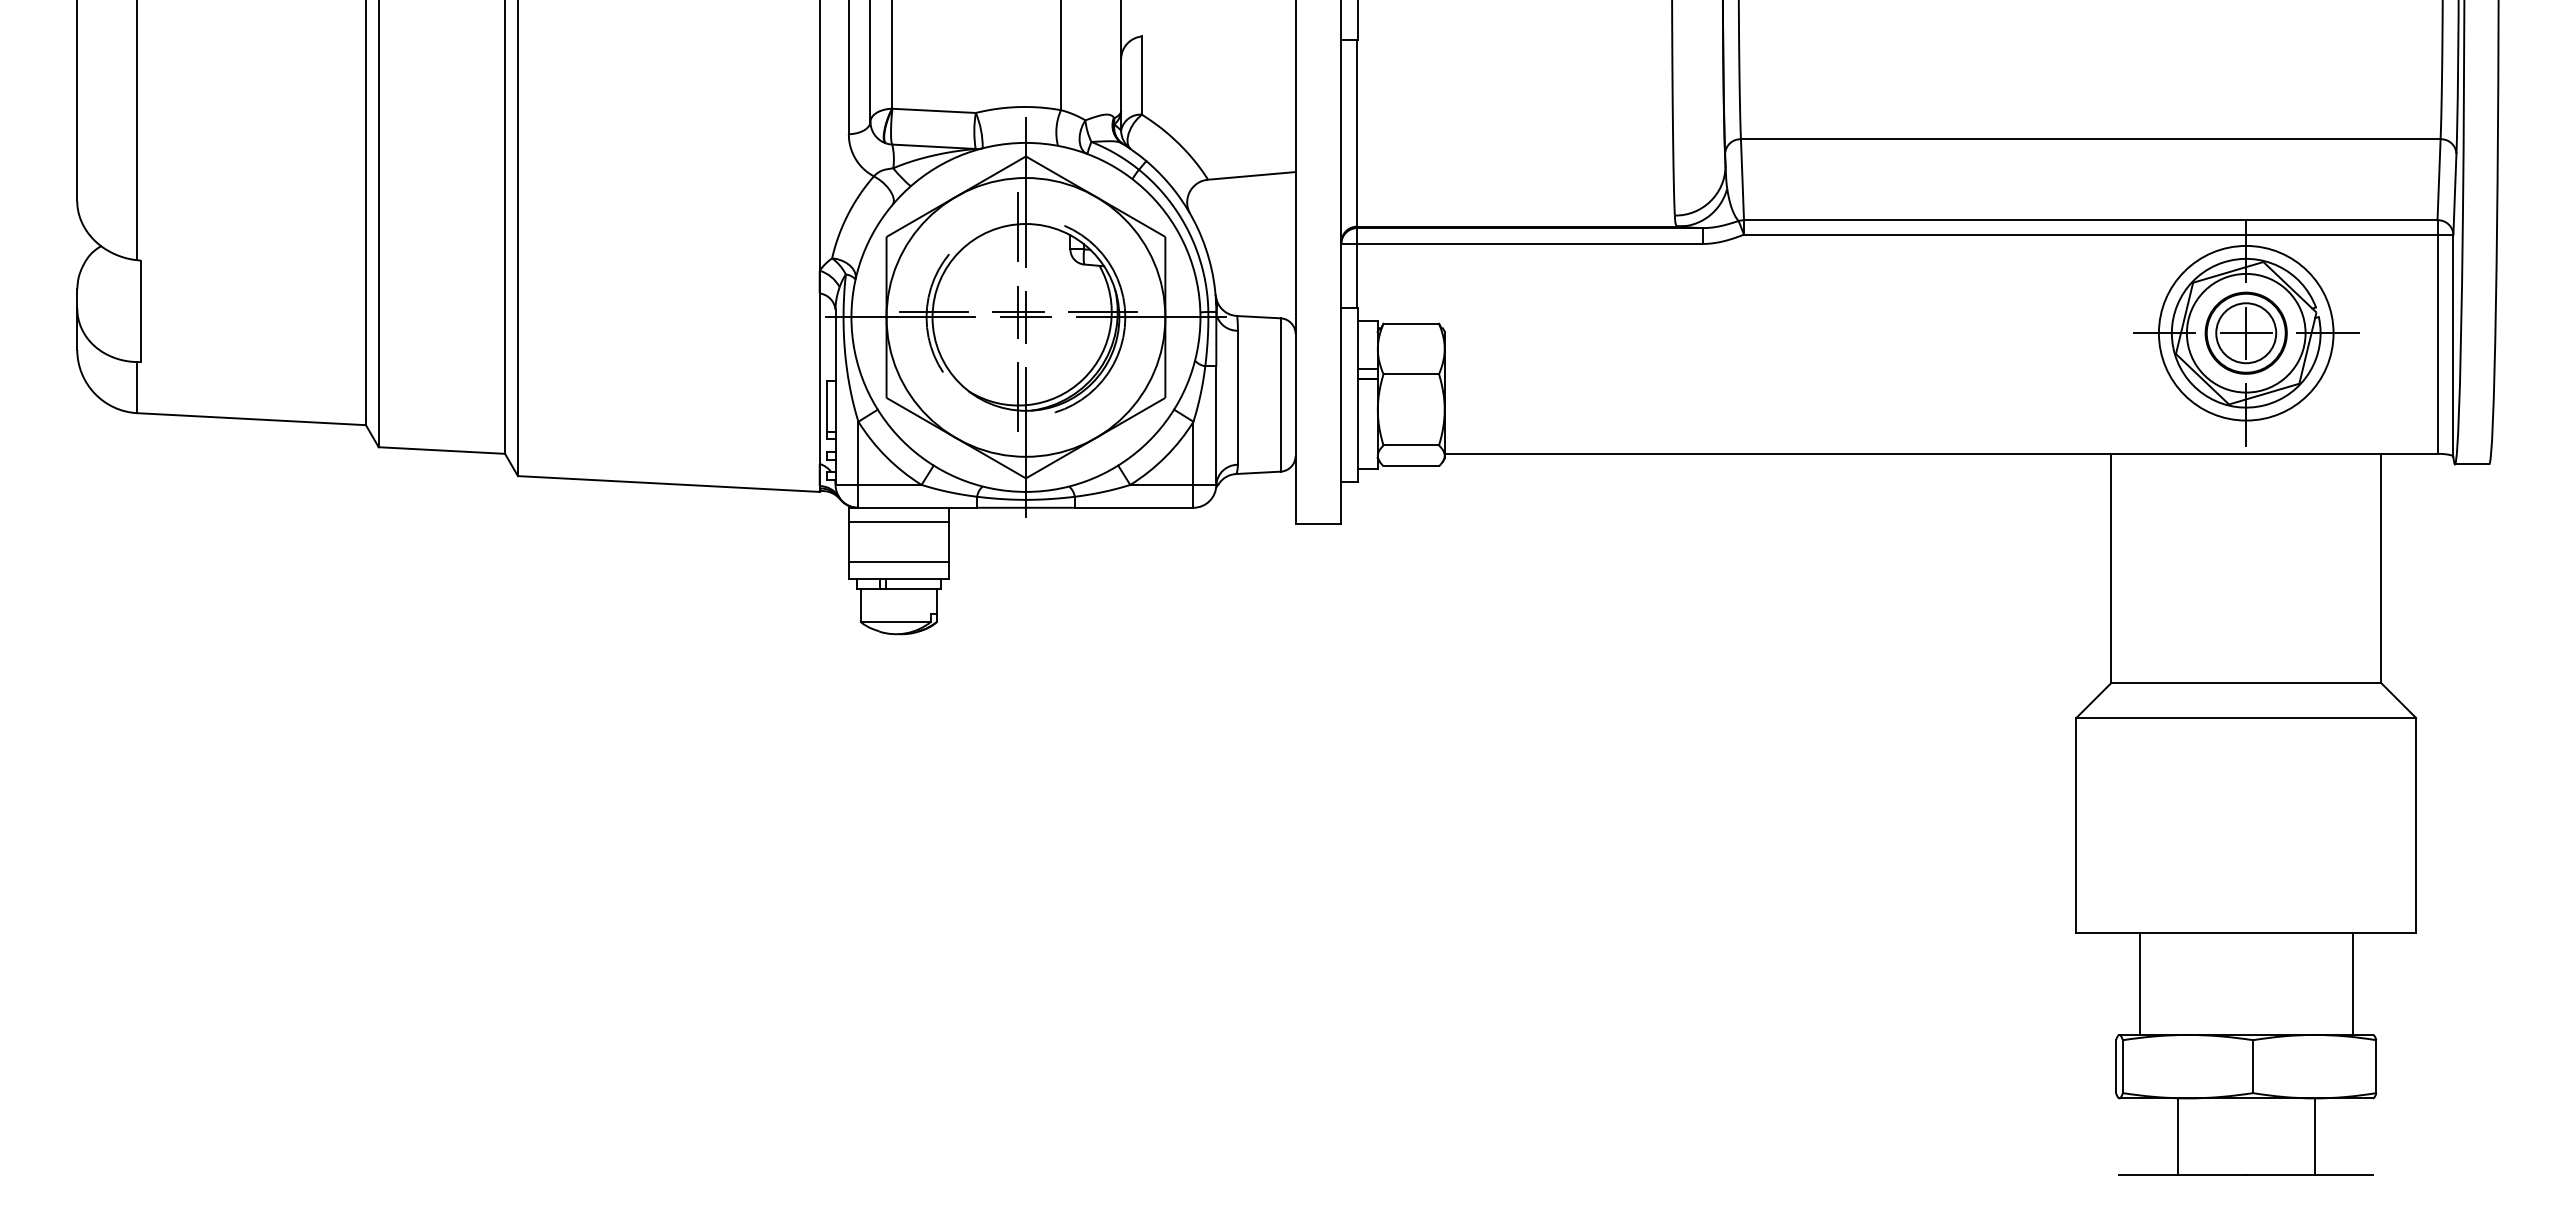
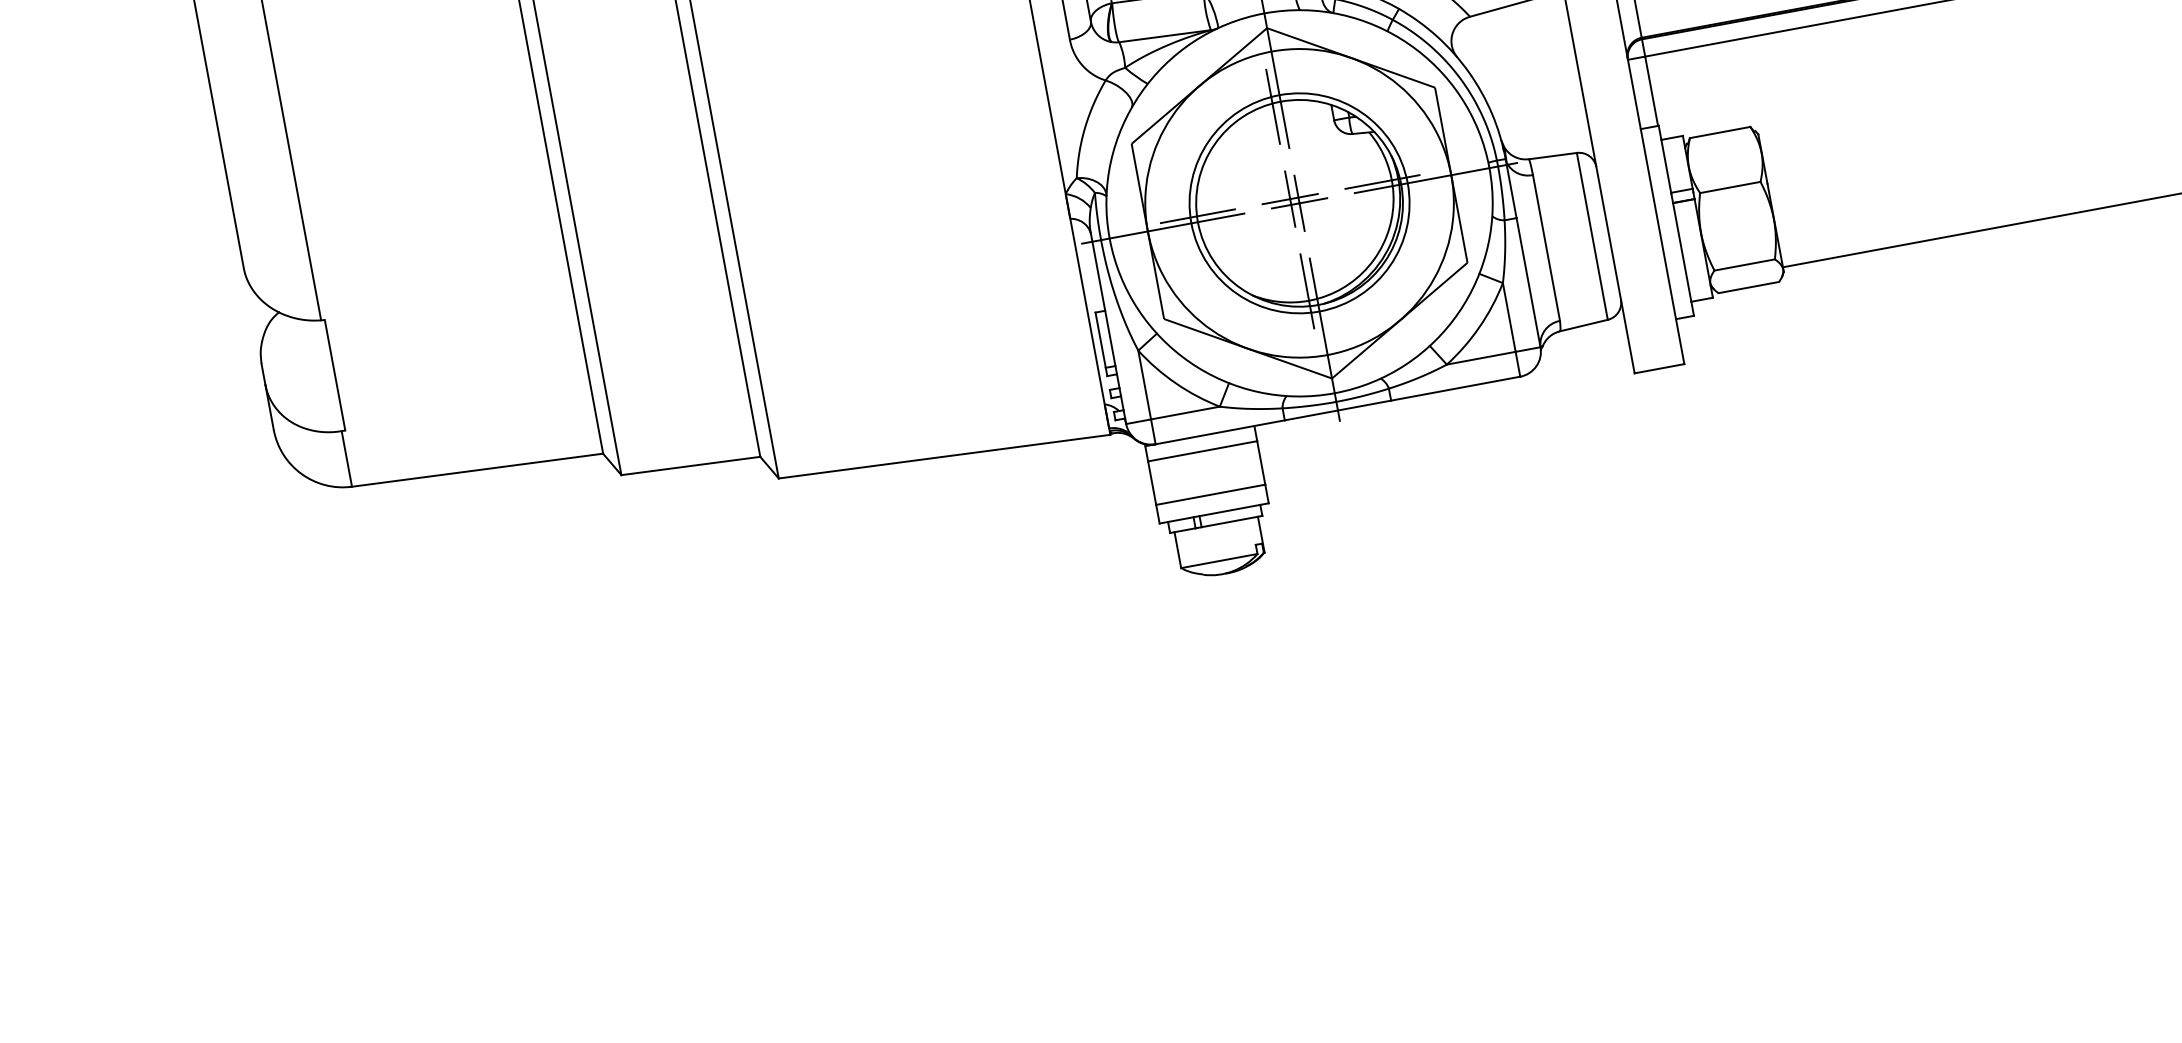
circle: (1025, 317) -> (1299, 203), dashed -> solid

